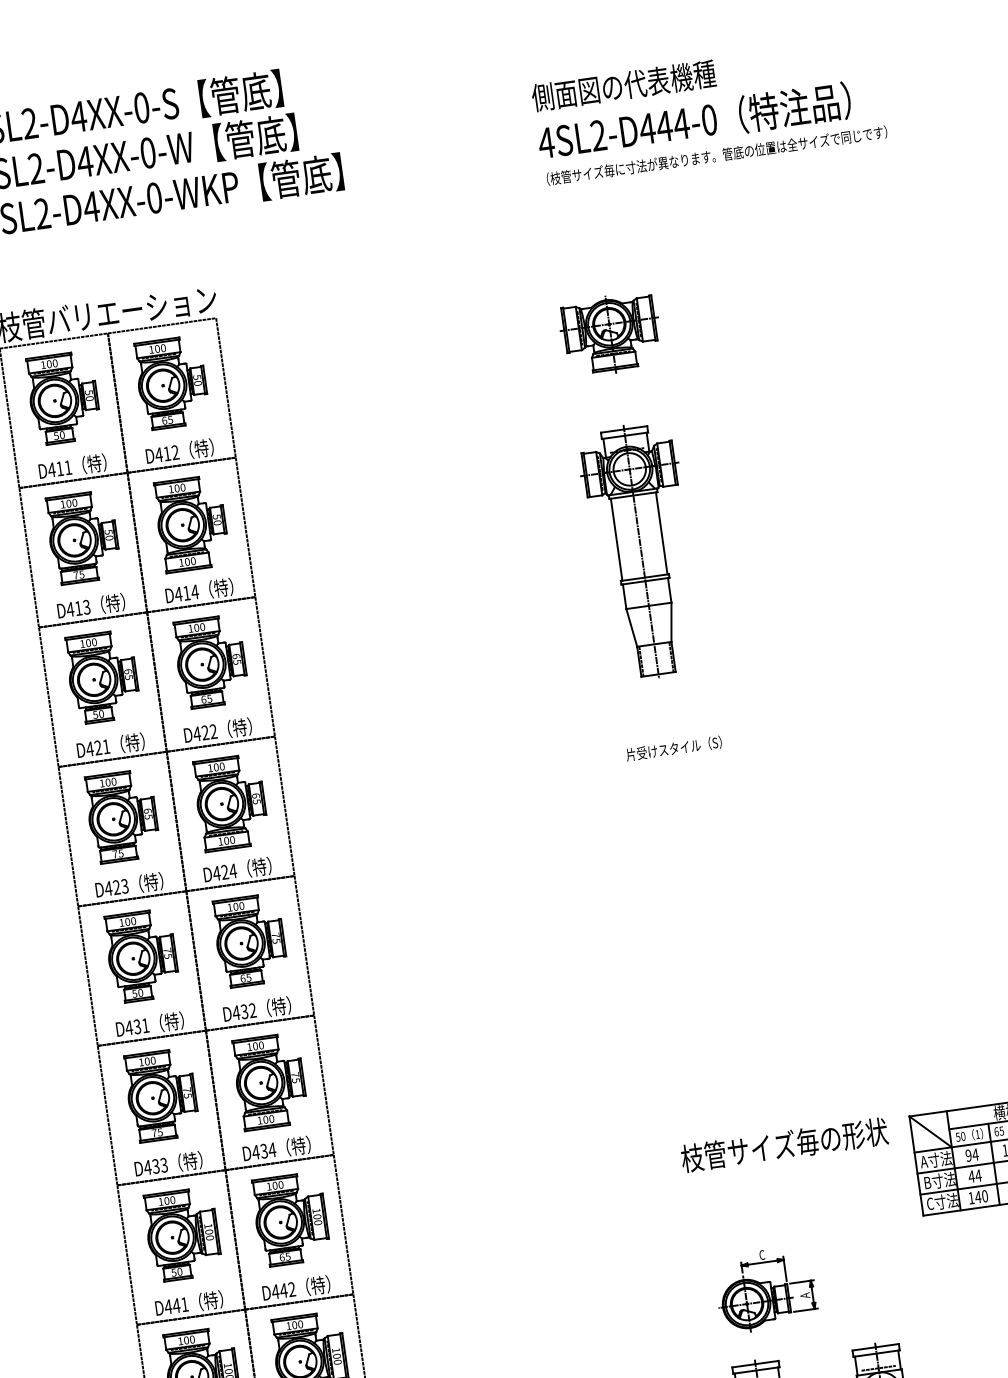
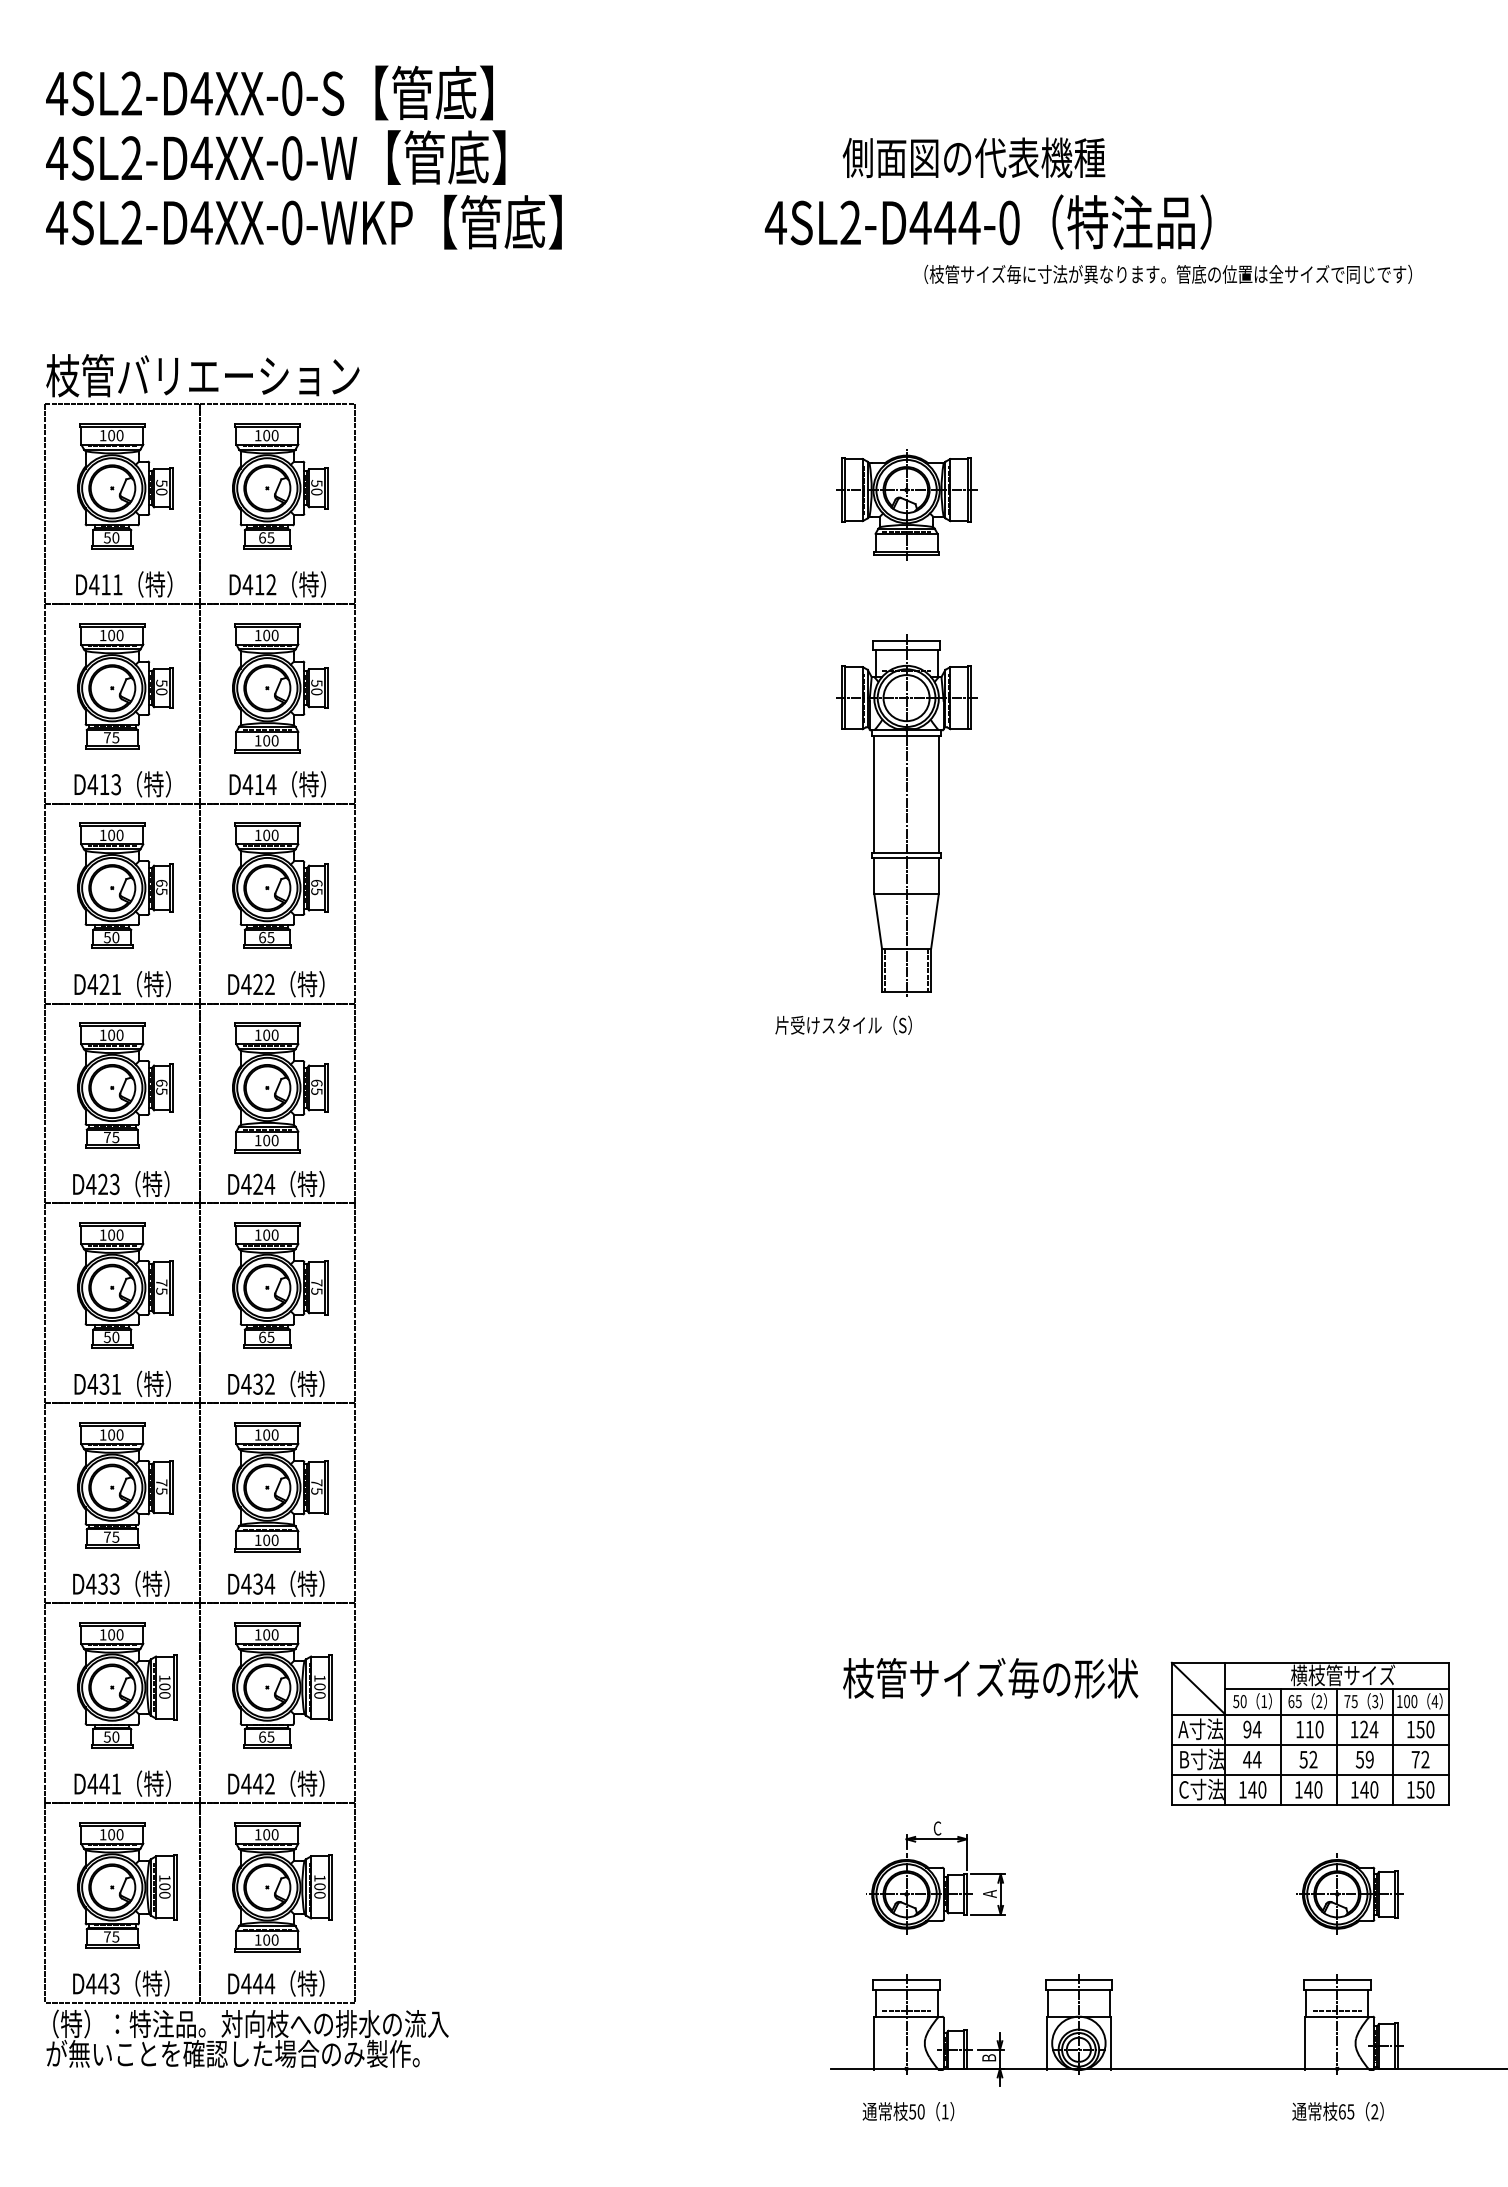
text: (693, 121) -> (987, 221), moved
text: (716, 155) -> (1167, 273), moved
text: (673, 748) -> (843, 1024), moved
line: (878, 1368) -> (1078, 2010), removed

